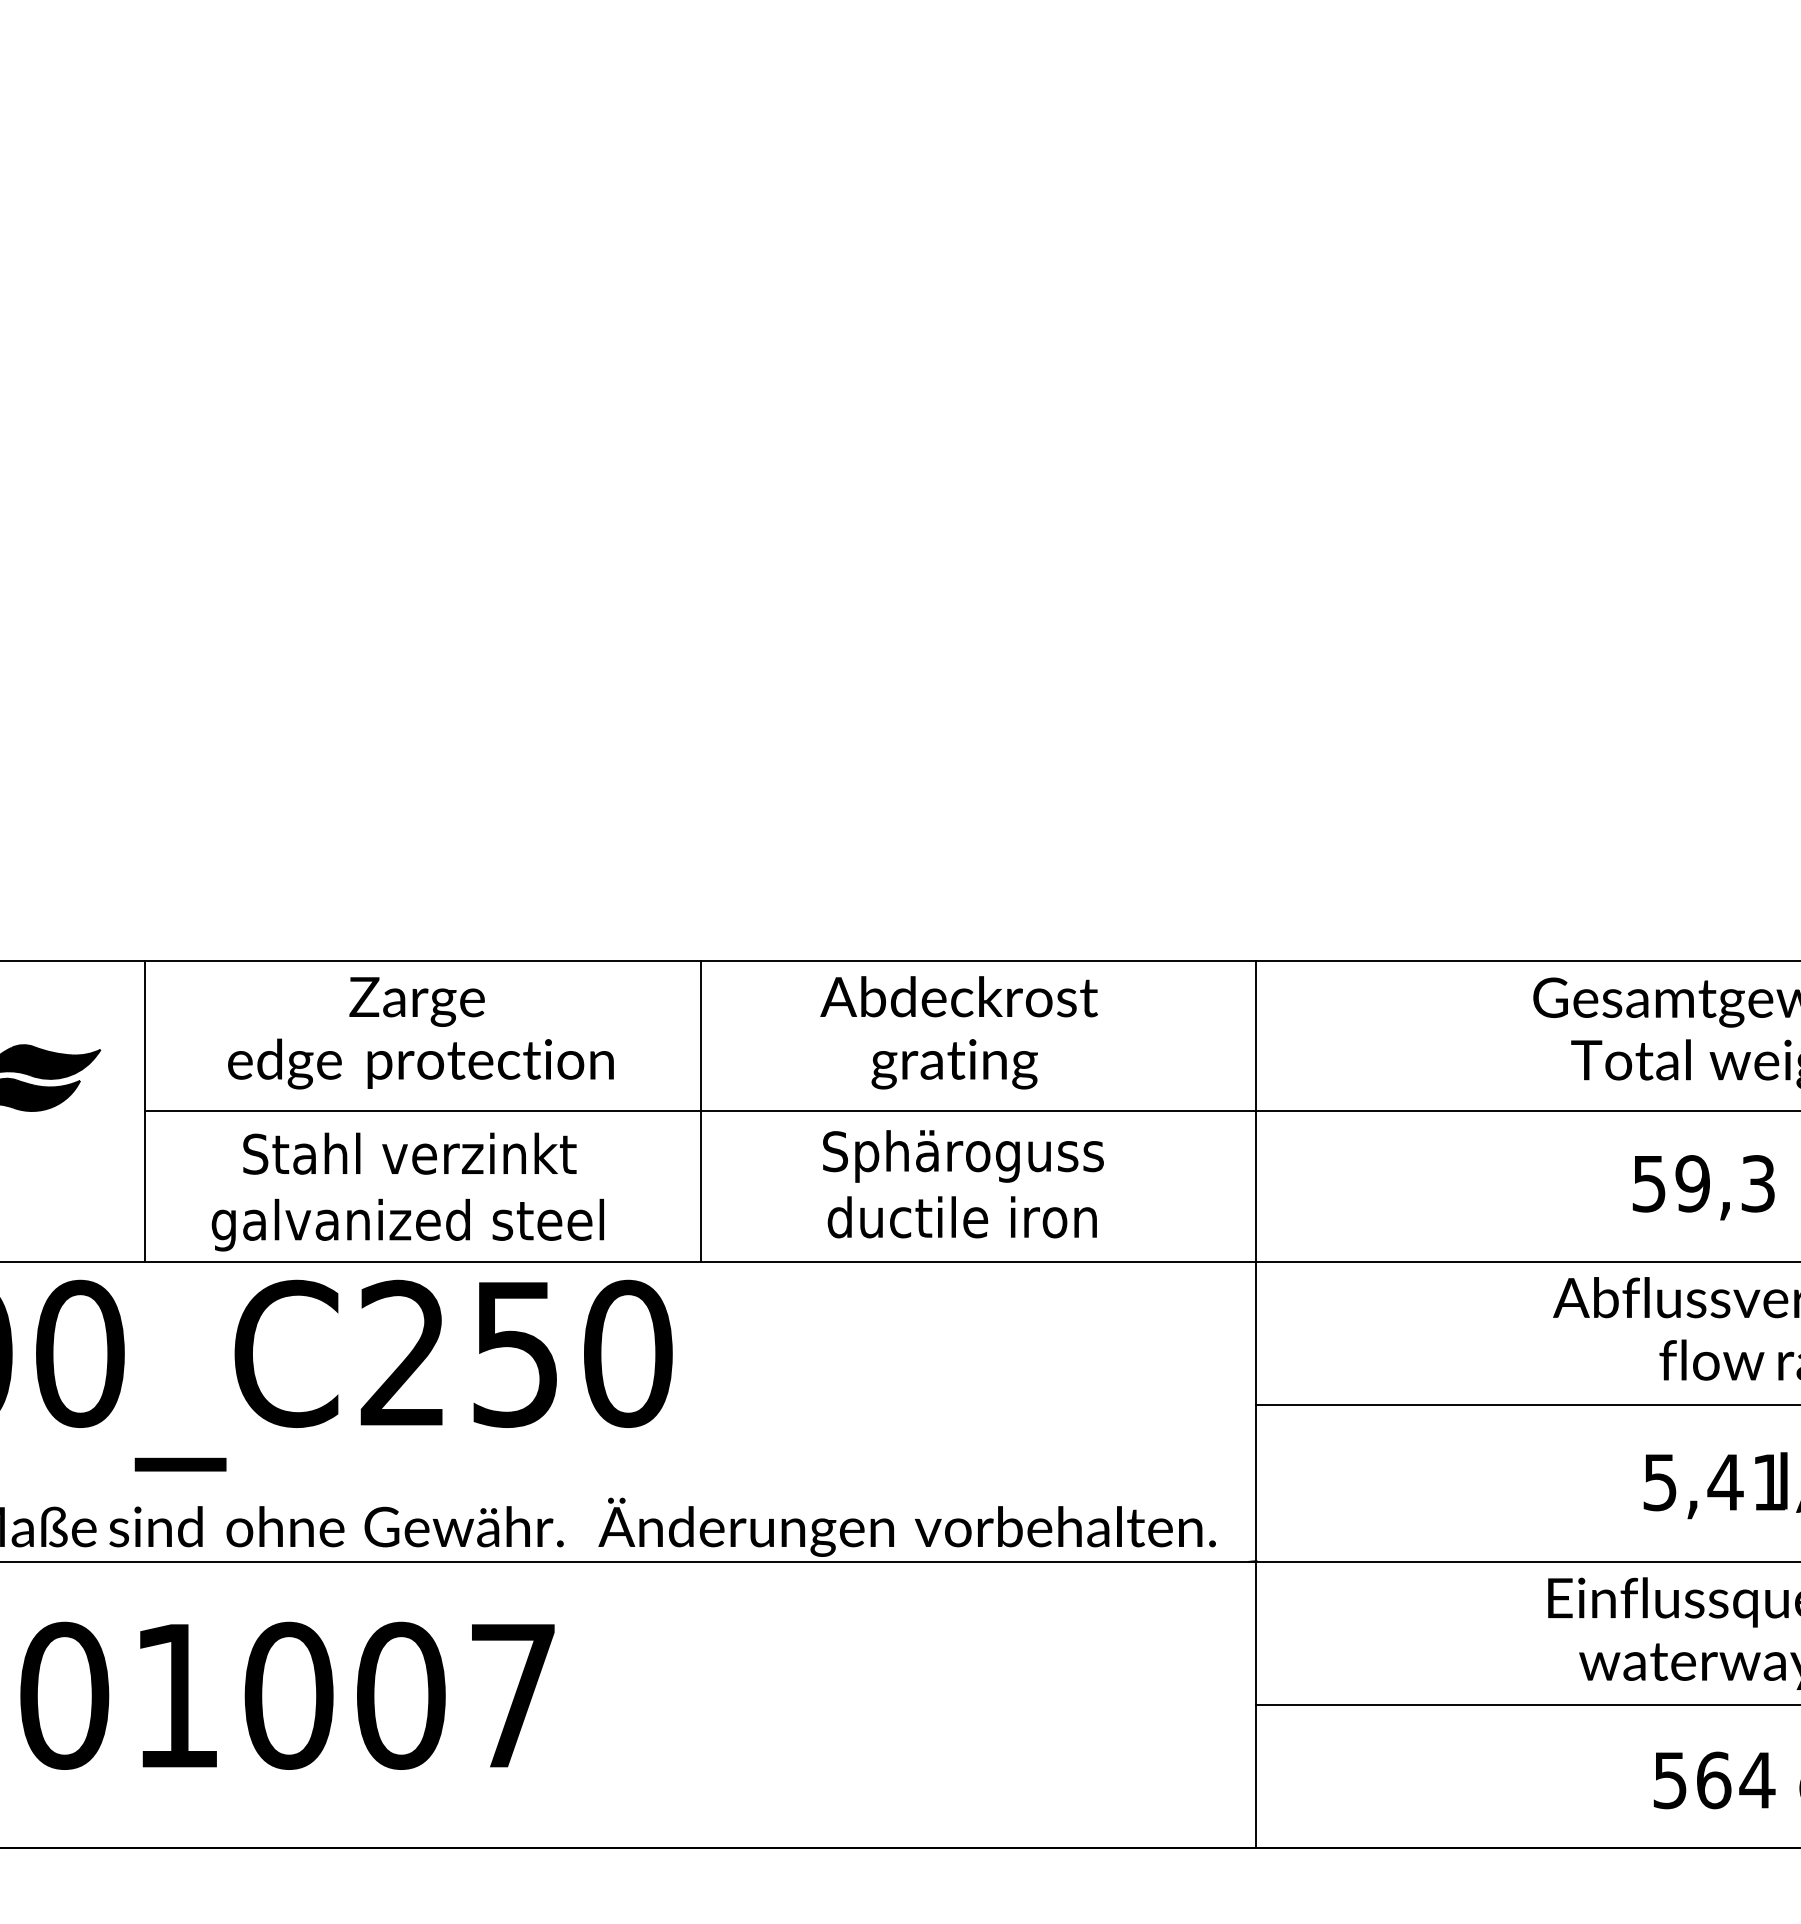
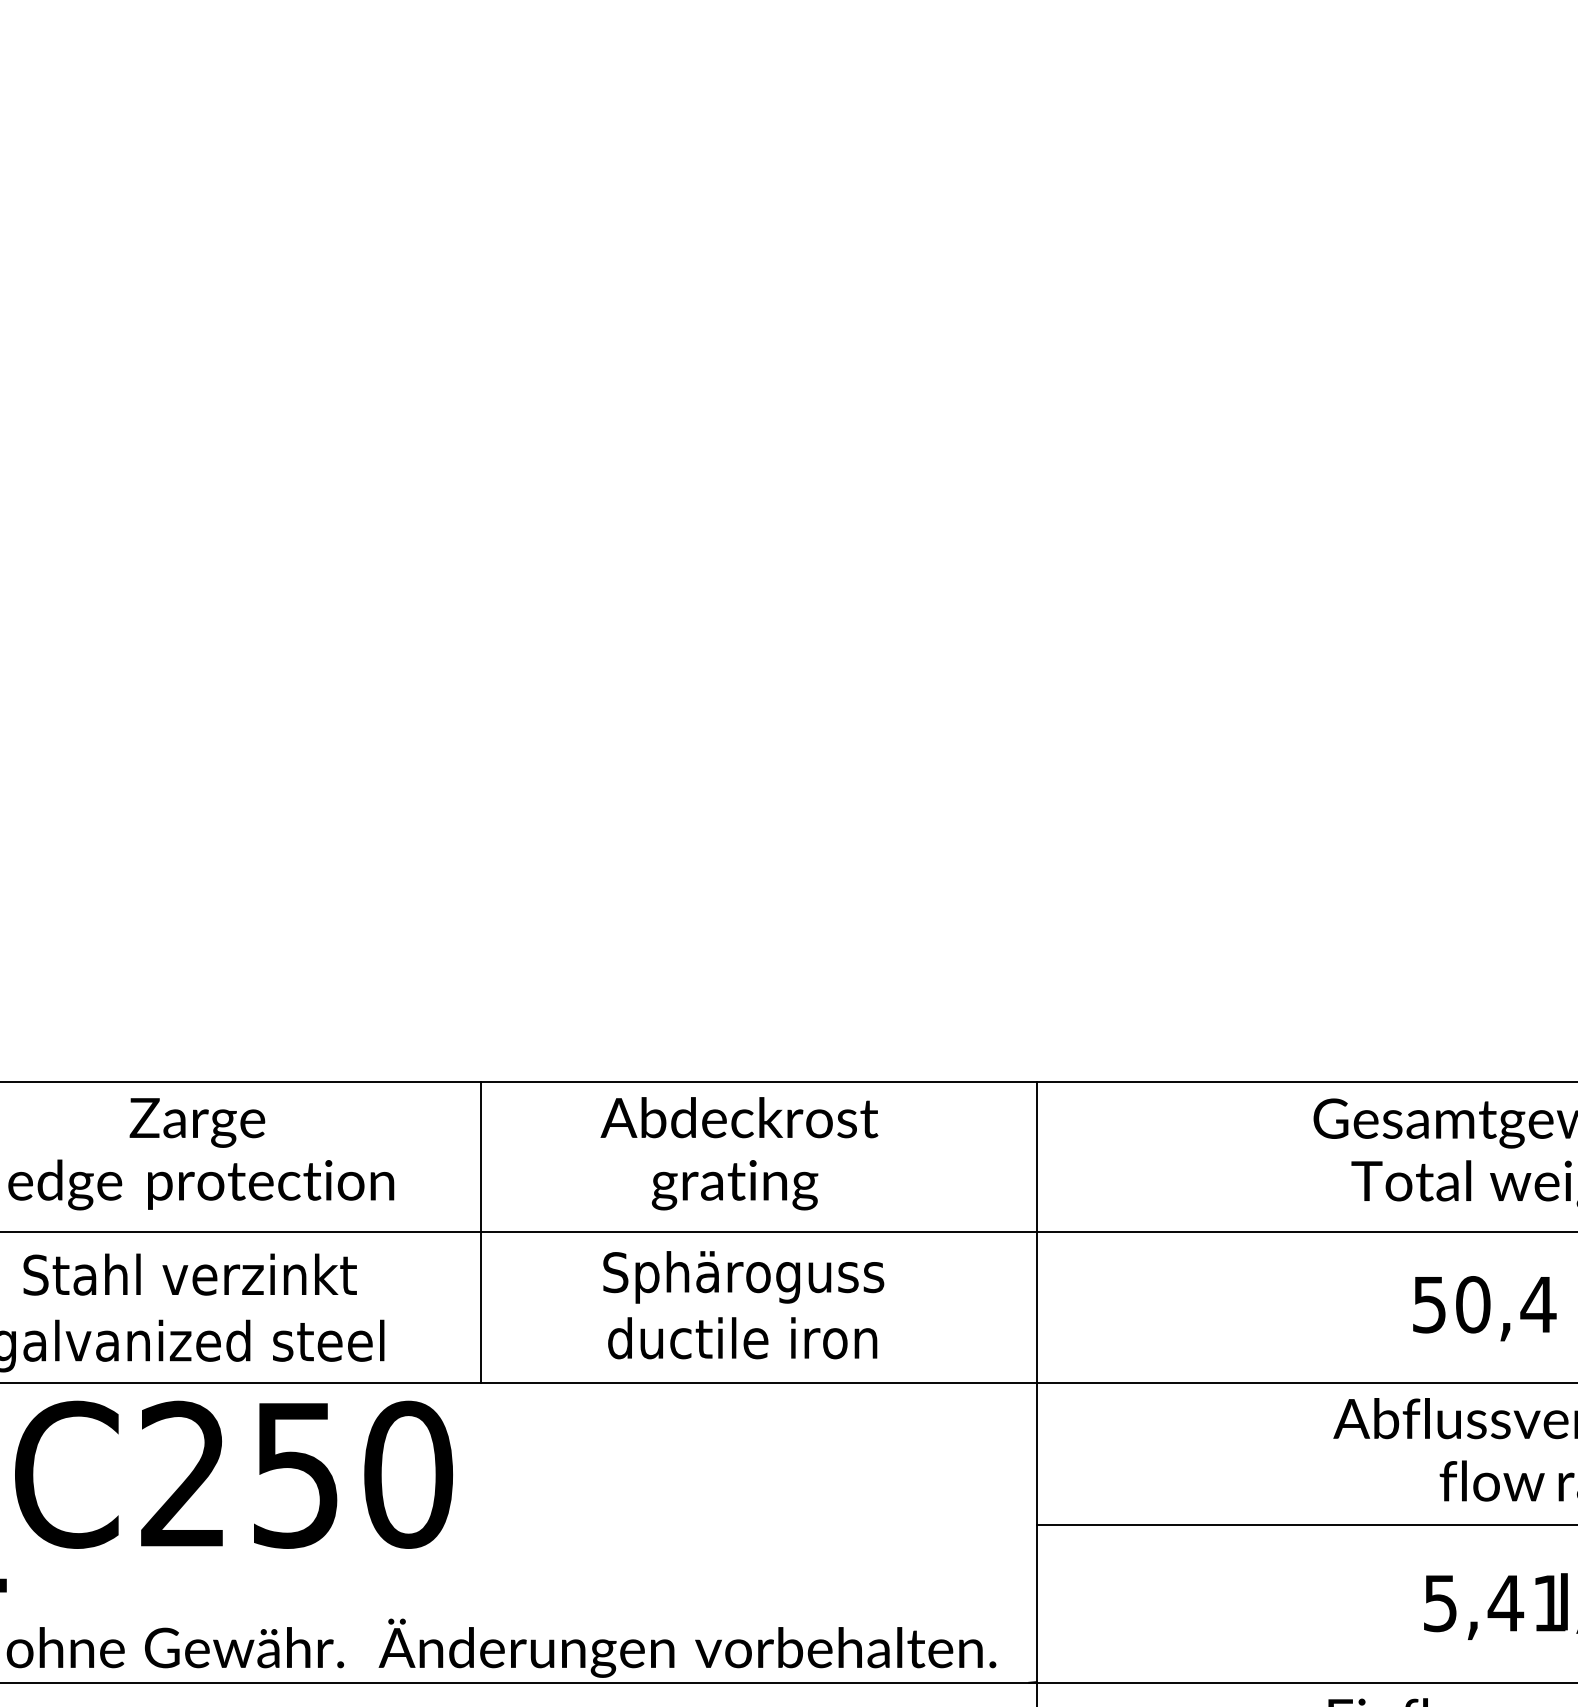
text: (1725, 1183) -> (1505, 1304), 59,3 -> 50,4

